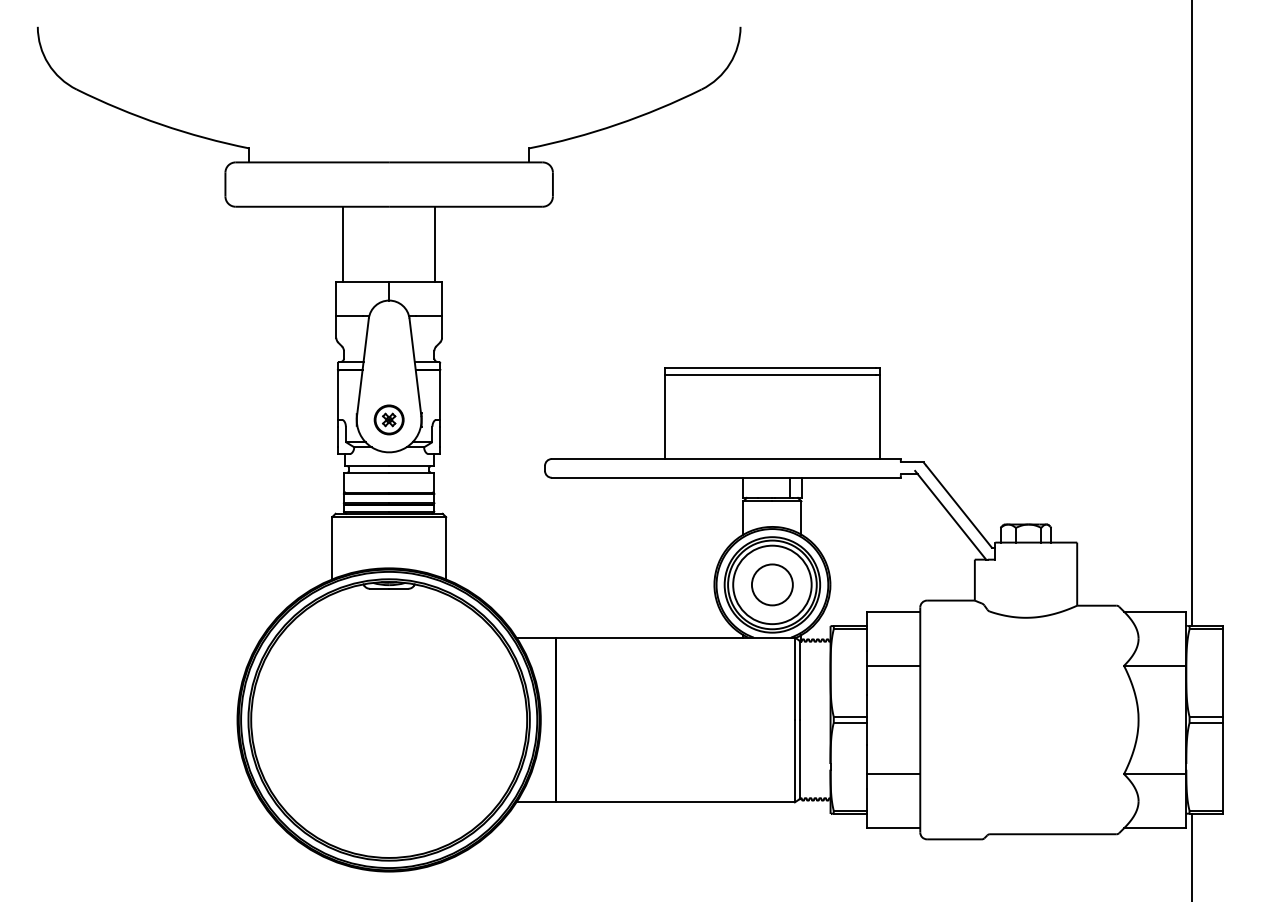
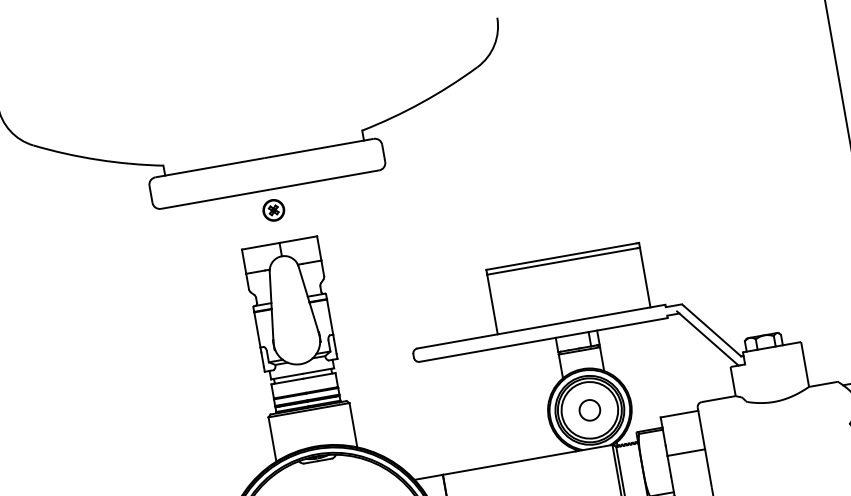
line: (343, 243) -> (242, 221), removed
line: (435, 243) -> (307, 209), removed
part: (388, 419) -> (273, 210), moved
circle: (772, 584) -> (589, 410), size x0.7

